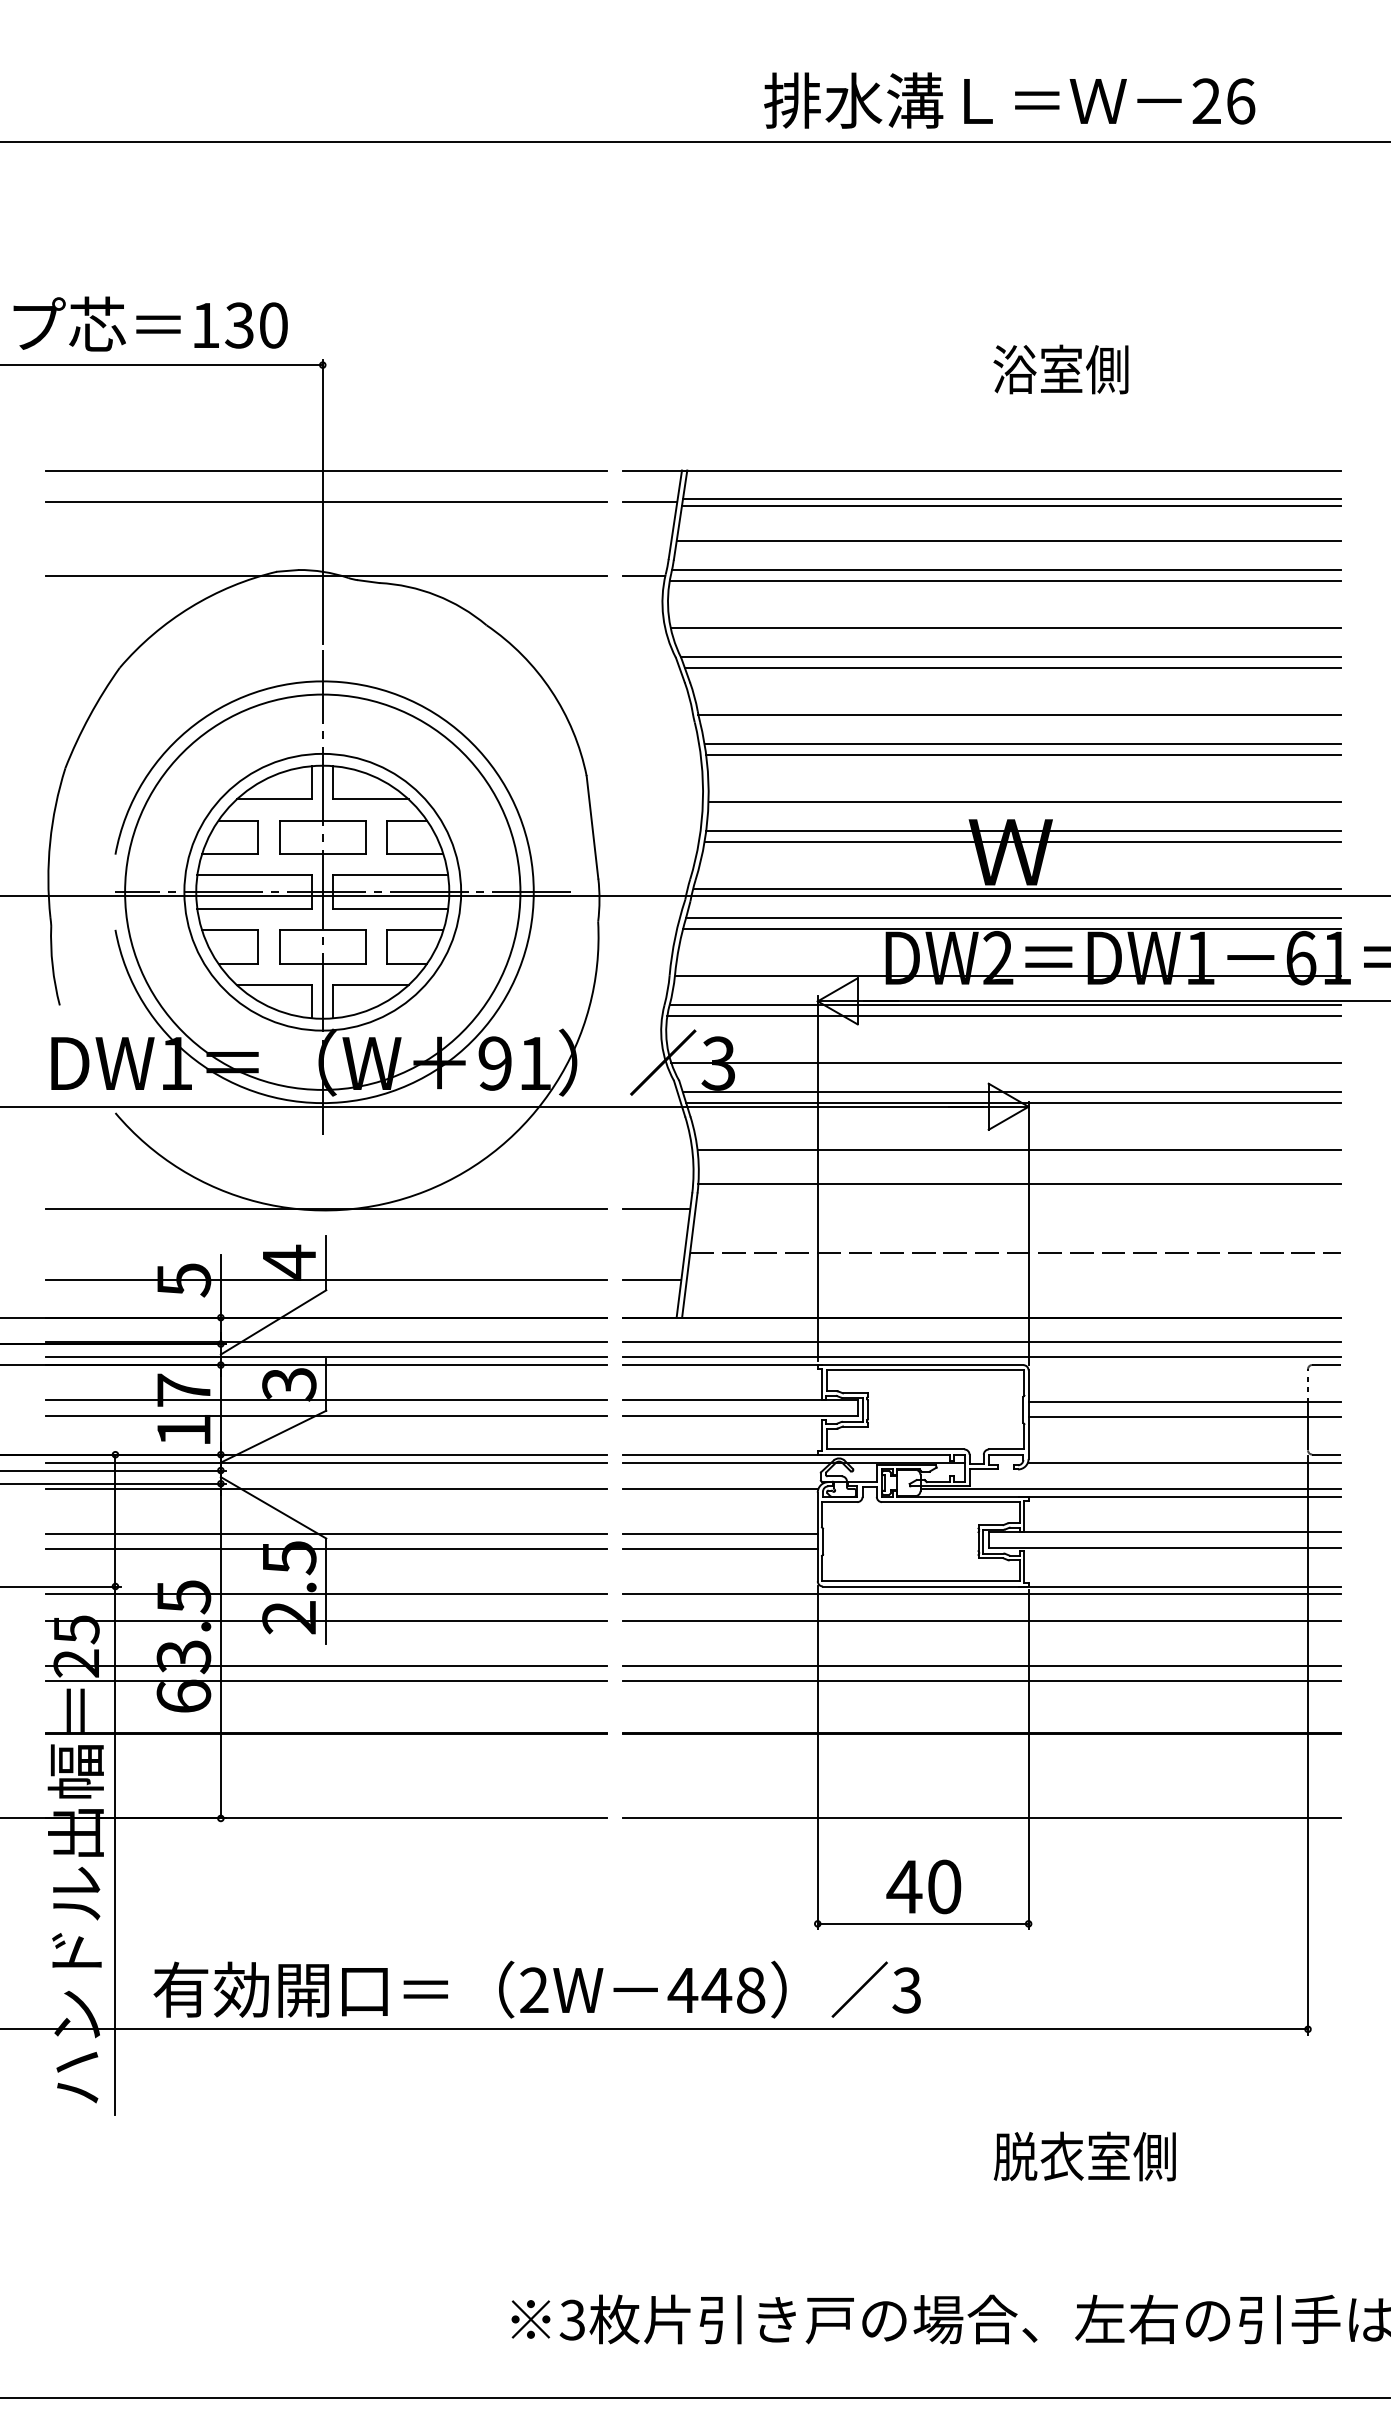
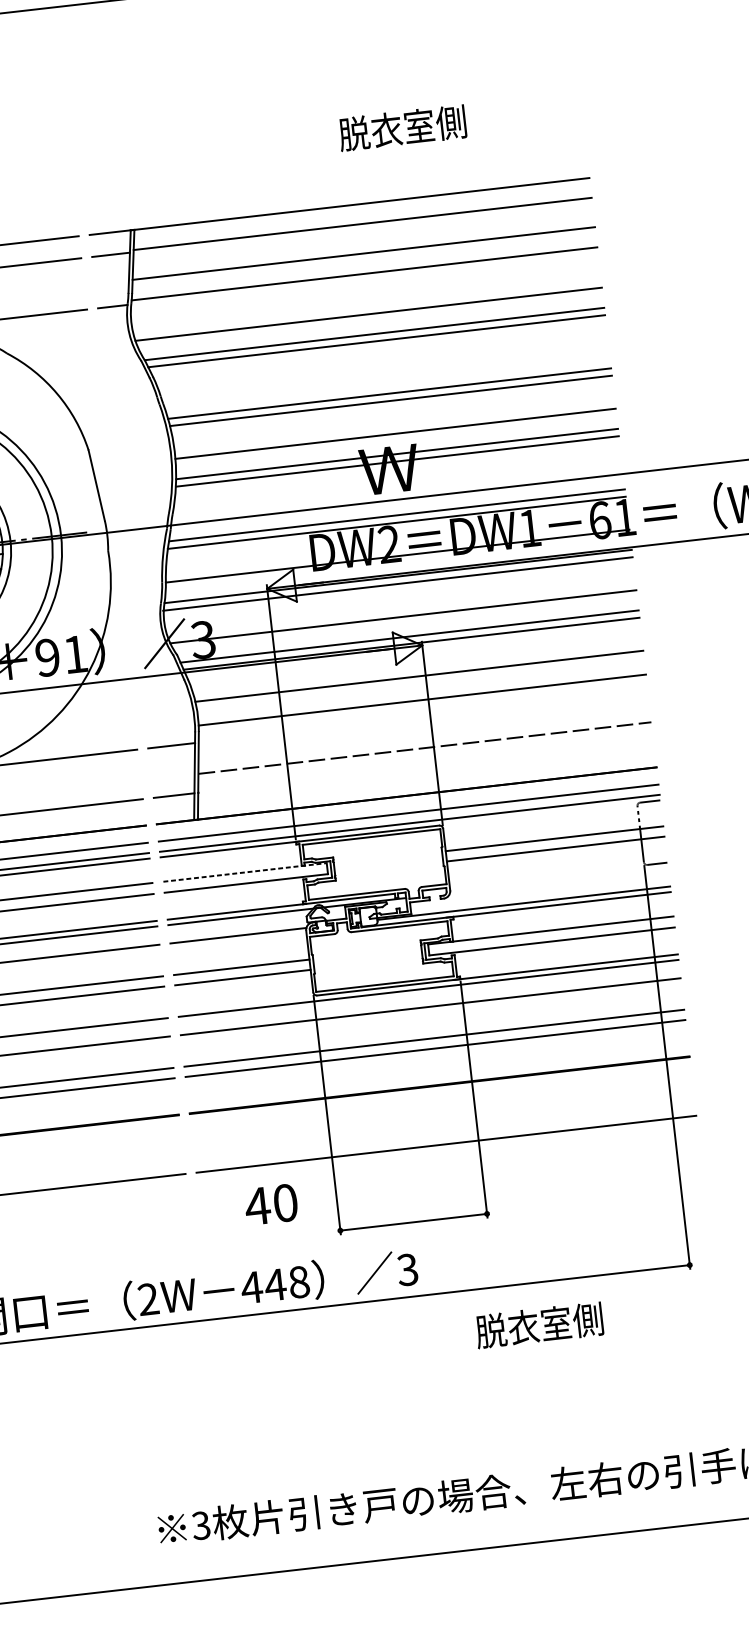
text: (1084, 369) -> (402, 128), 浴室側 -> 脱衣室側
line: (1011, 505) -> (362, 228), removed
line: (1005, 580) -> (364, 281), removed
line: (1019, 715) -> (384, 373), removed
line: (1017, 889) -> (397, 495), removed
line: (740, 1400) -> (245, 872), solid -> dashed
line: (1184, 1462) -> (558, 880), removed
text: (923, 1886) -> (270, 1204), moved
text: (1084, 2156) -> (539, 1325), moved

